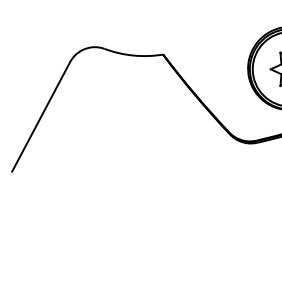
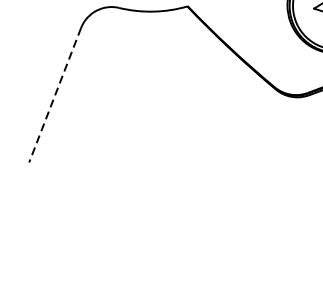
line: (41, 116) -> (55, 94), solid -> dashed

